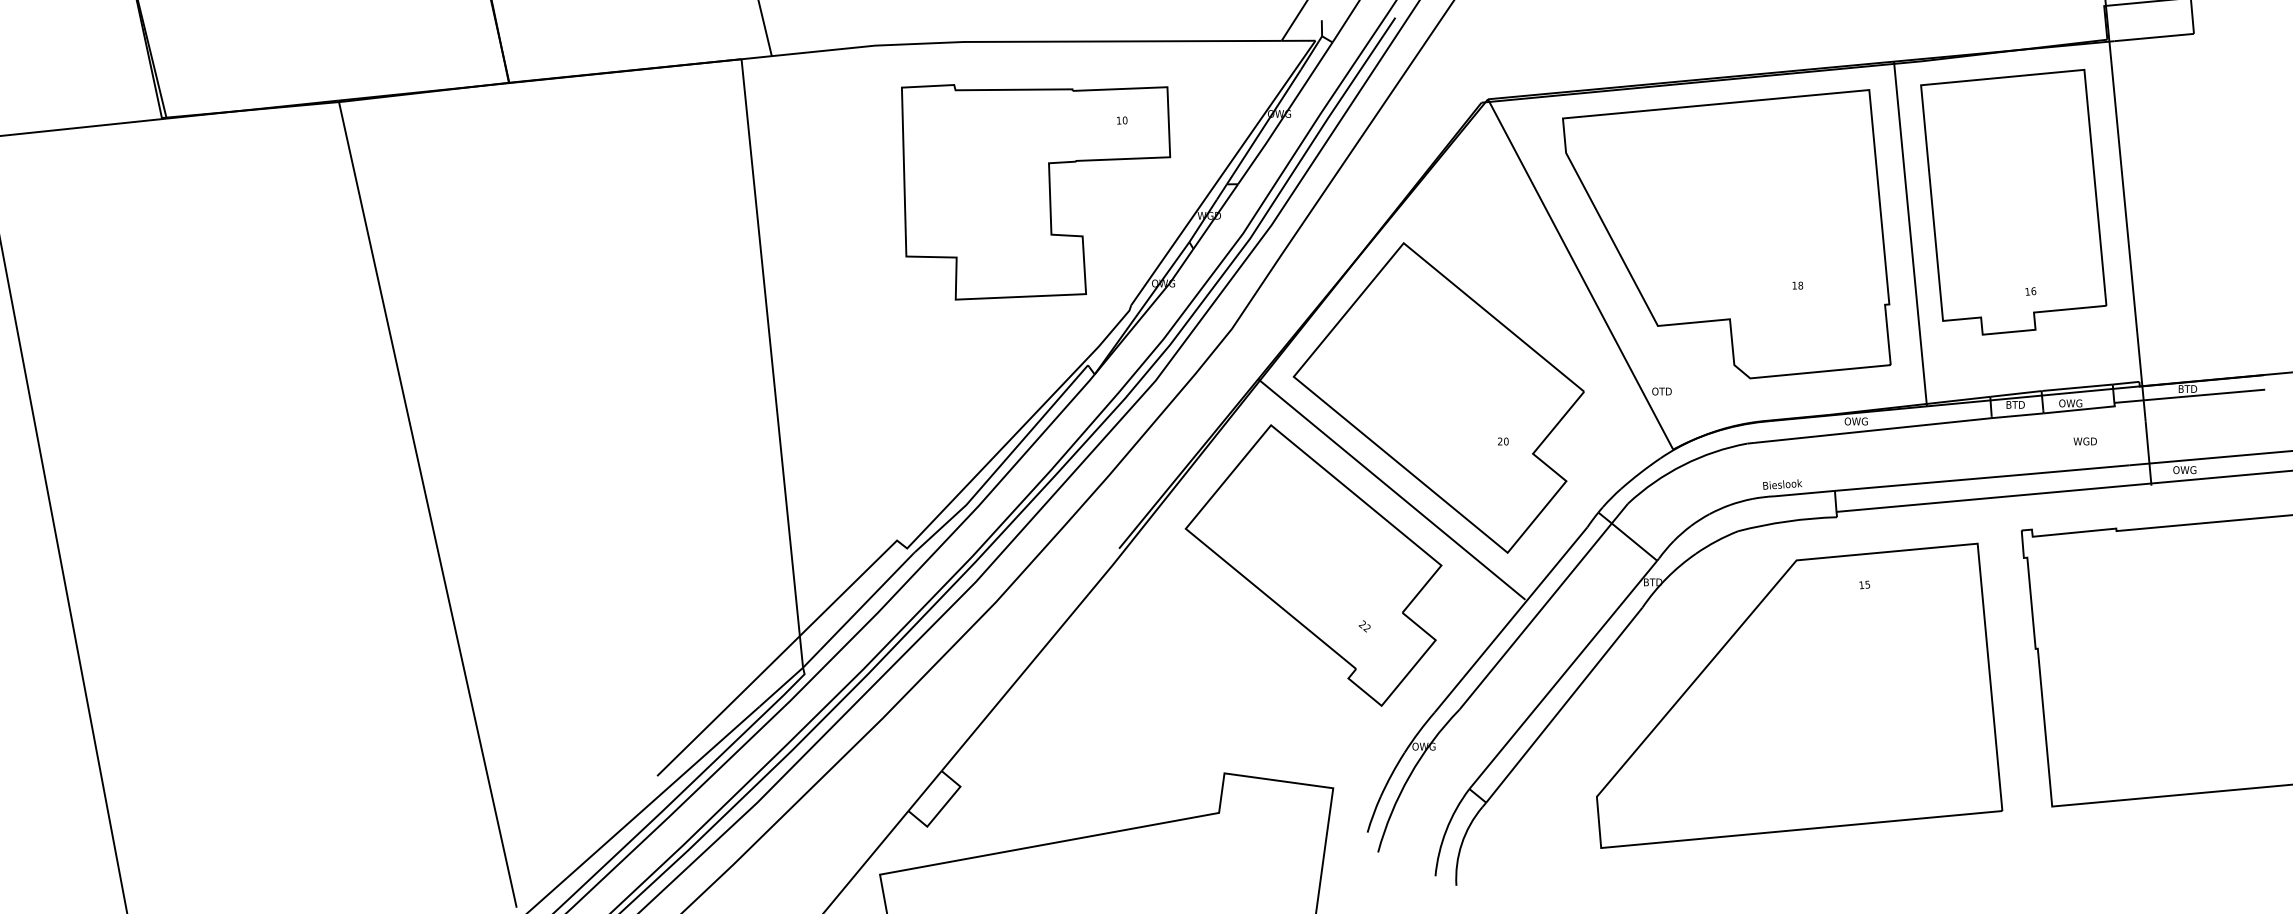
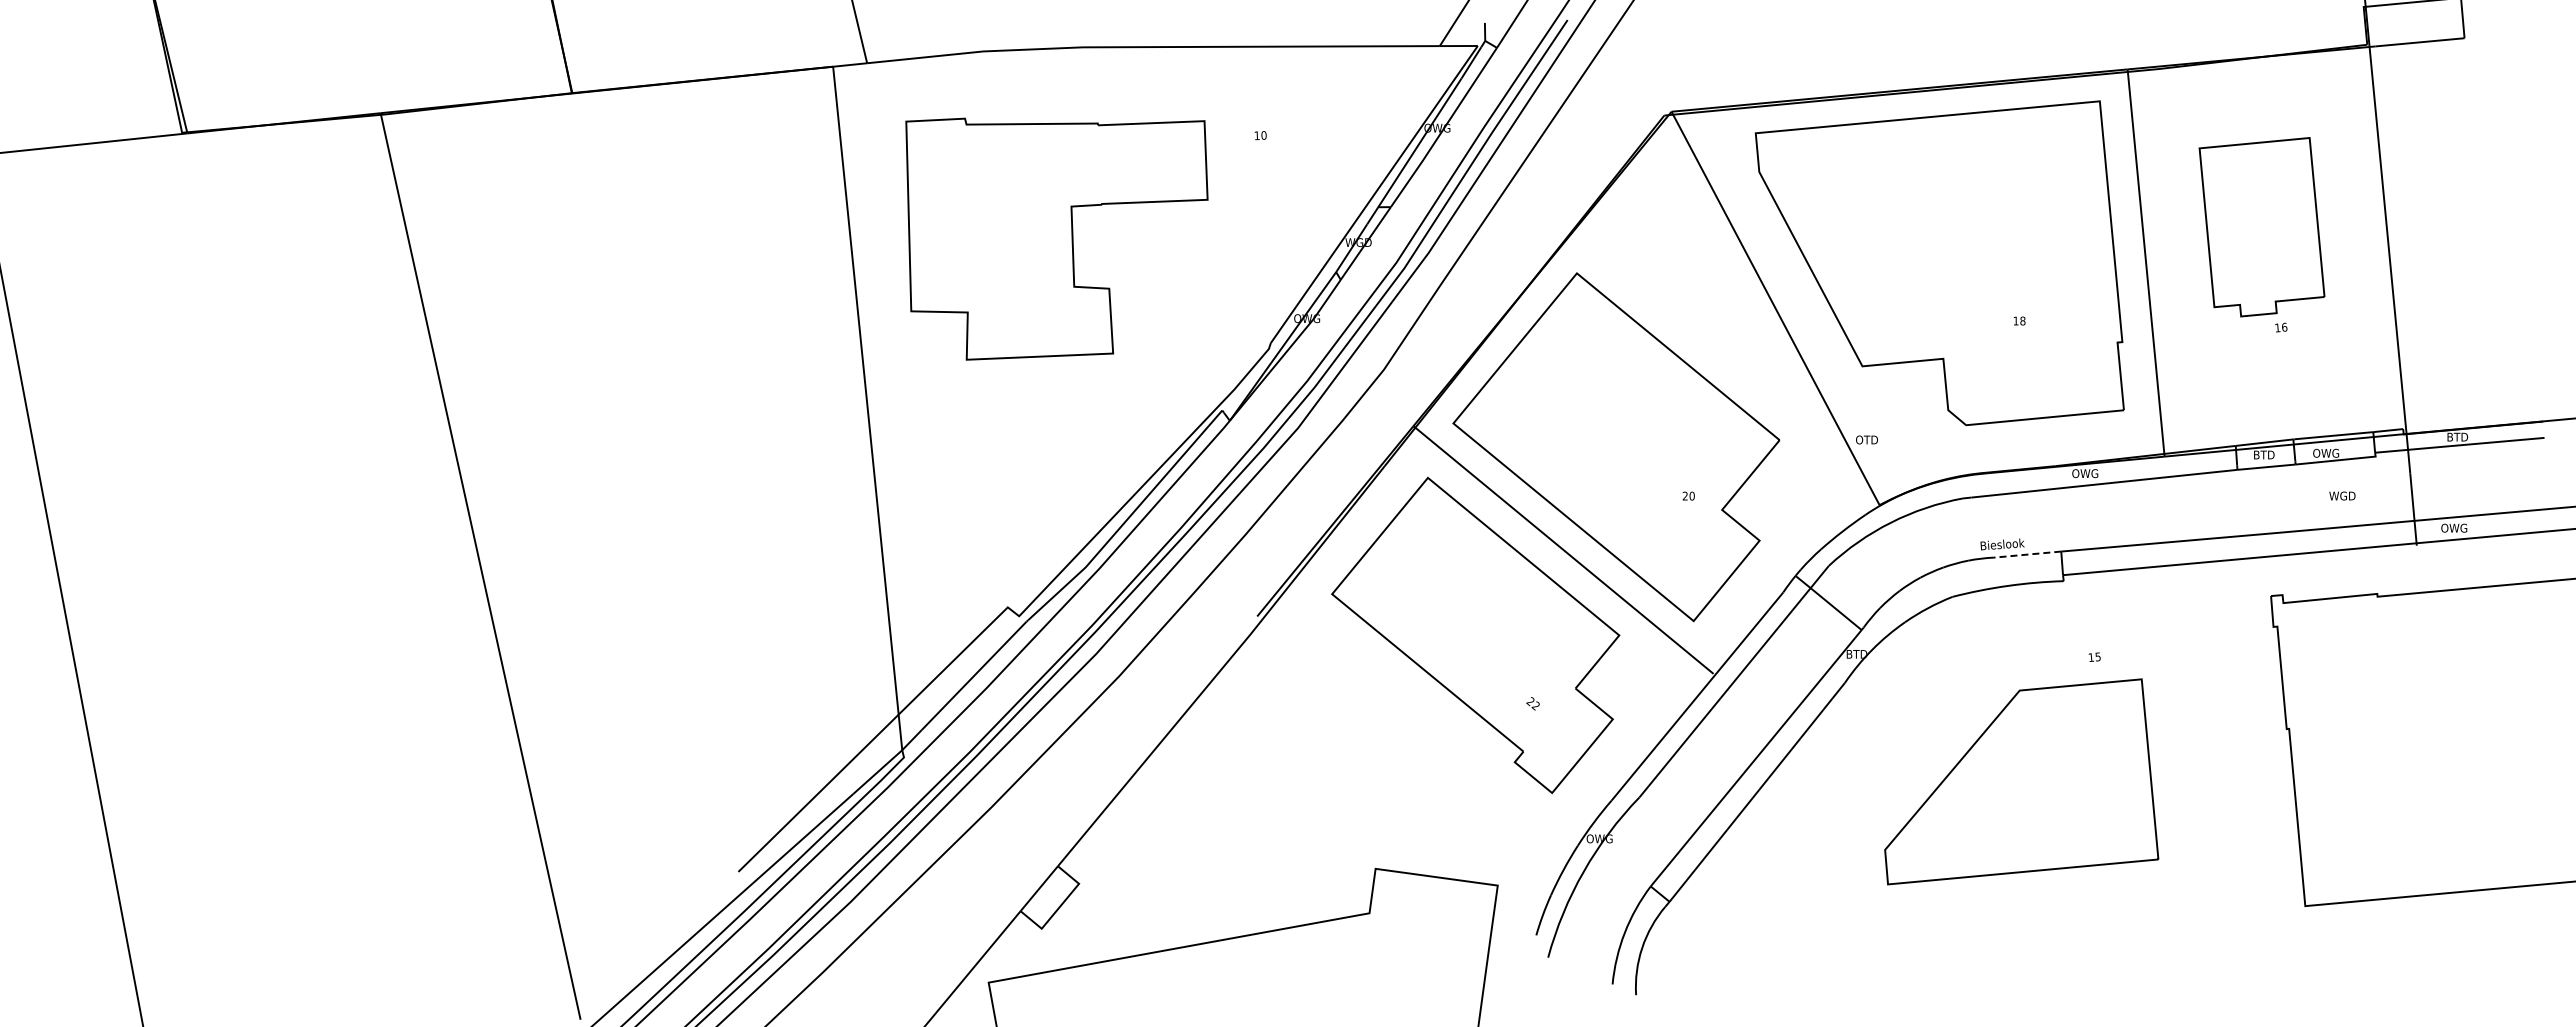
part: (1035, 191) -> (1056, 238), moved
part: (2013, 201) -> (2261, 226), size x0.6
line: (1804, 493) -> (2027, 554), solid -> dashed
part: (1799, 695) -> (2021, 781), size x0.6

